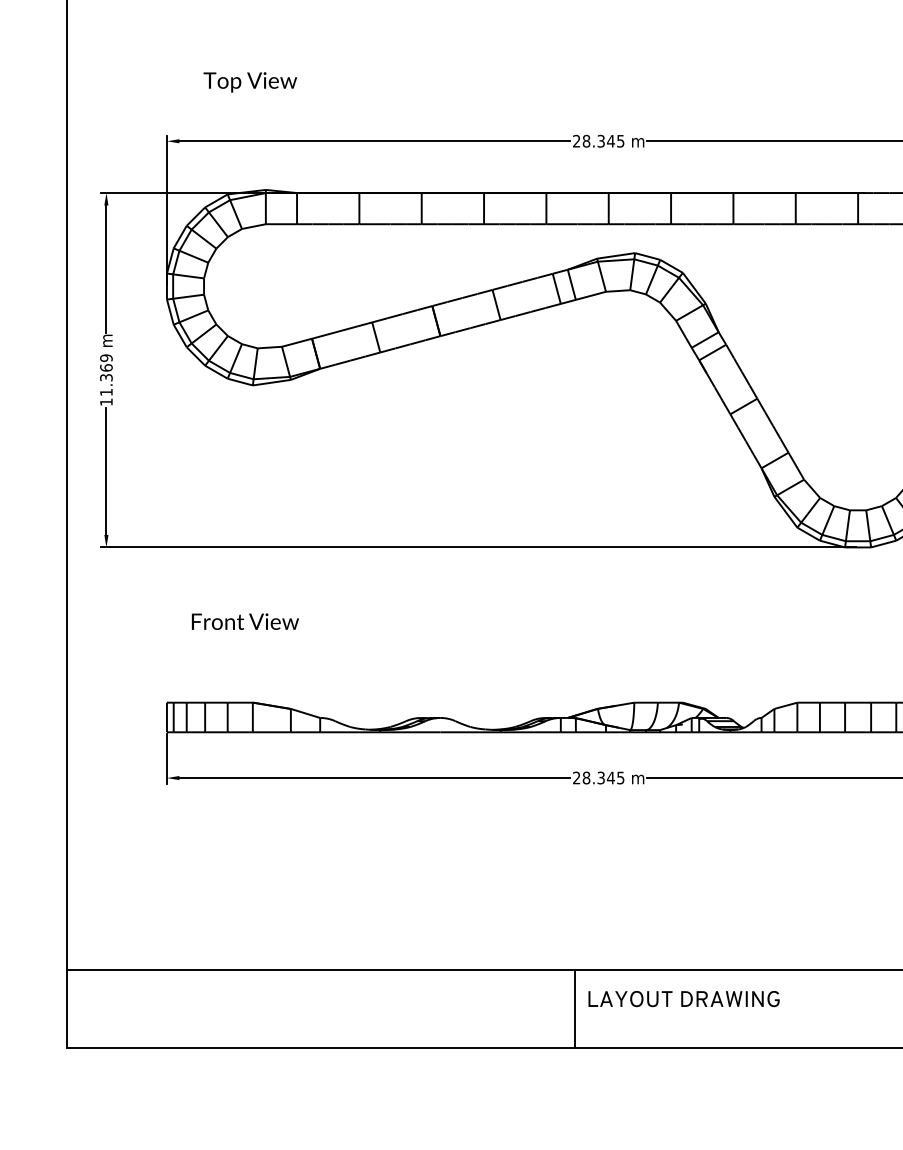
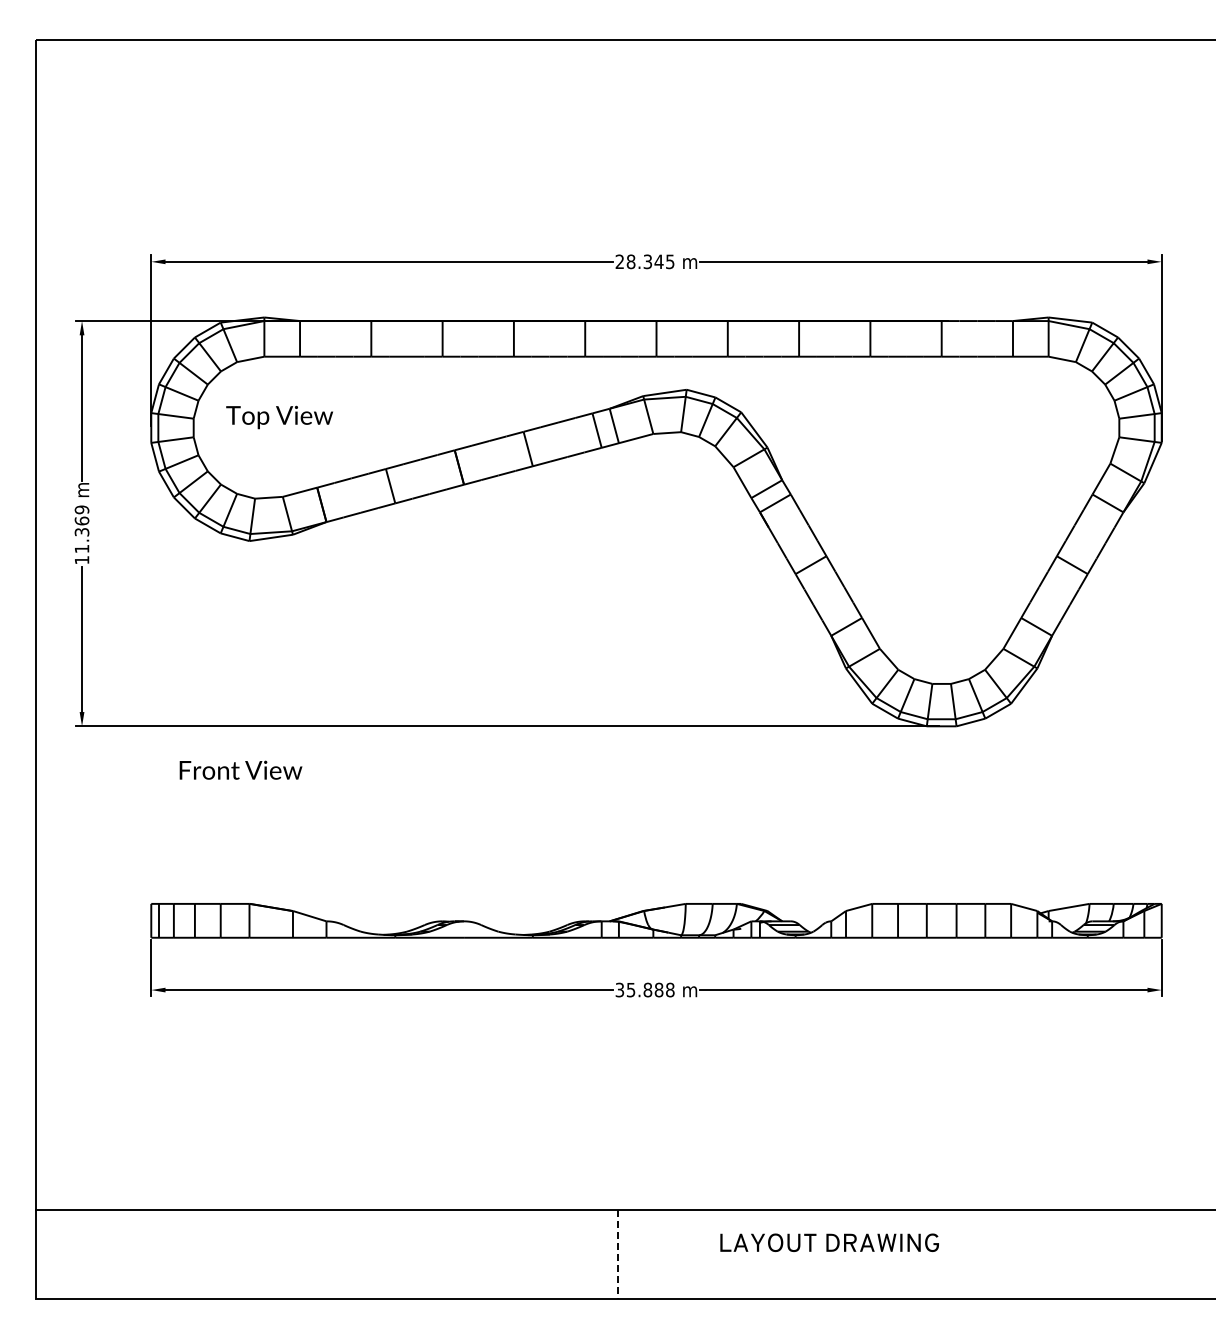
text: (250, 82) -> (279, 417), moved
text: (244, 621) -> (240, 769), moved
text: (598, 777) -> (644, 989), 28.345 -> 35.888
text: (683, 998) -> (829, 1242), moved
line: (575, 1009) -> (618, 1254), solid -> dashed

